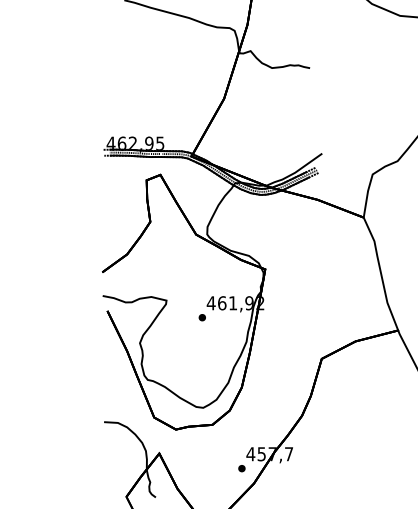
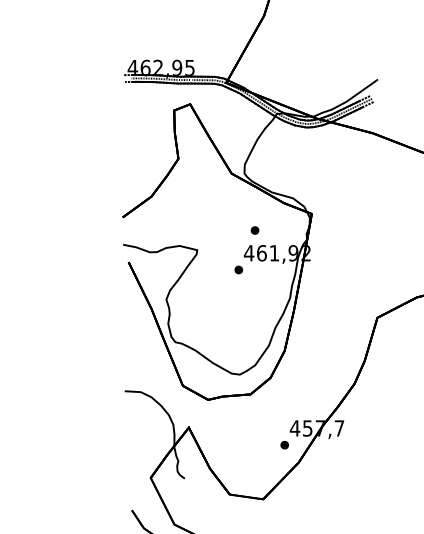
part: (215, 283) -> (254, 230), added

